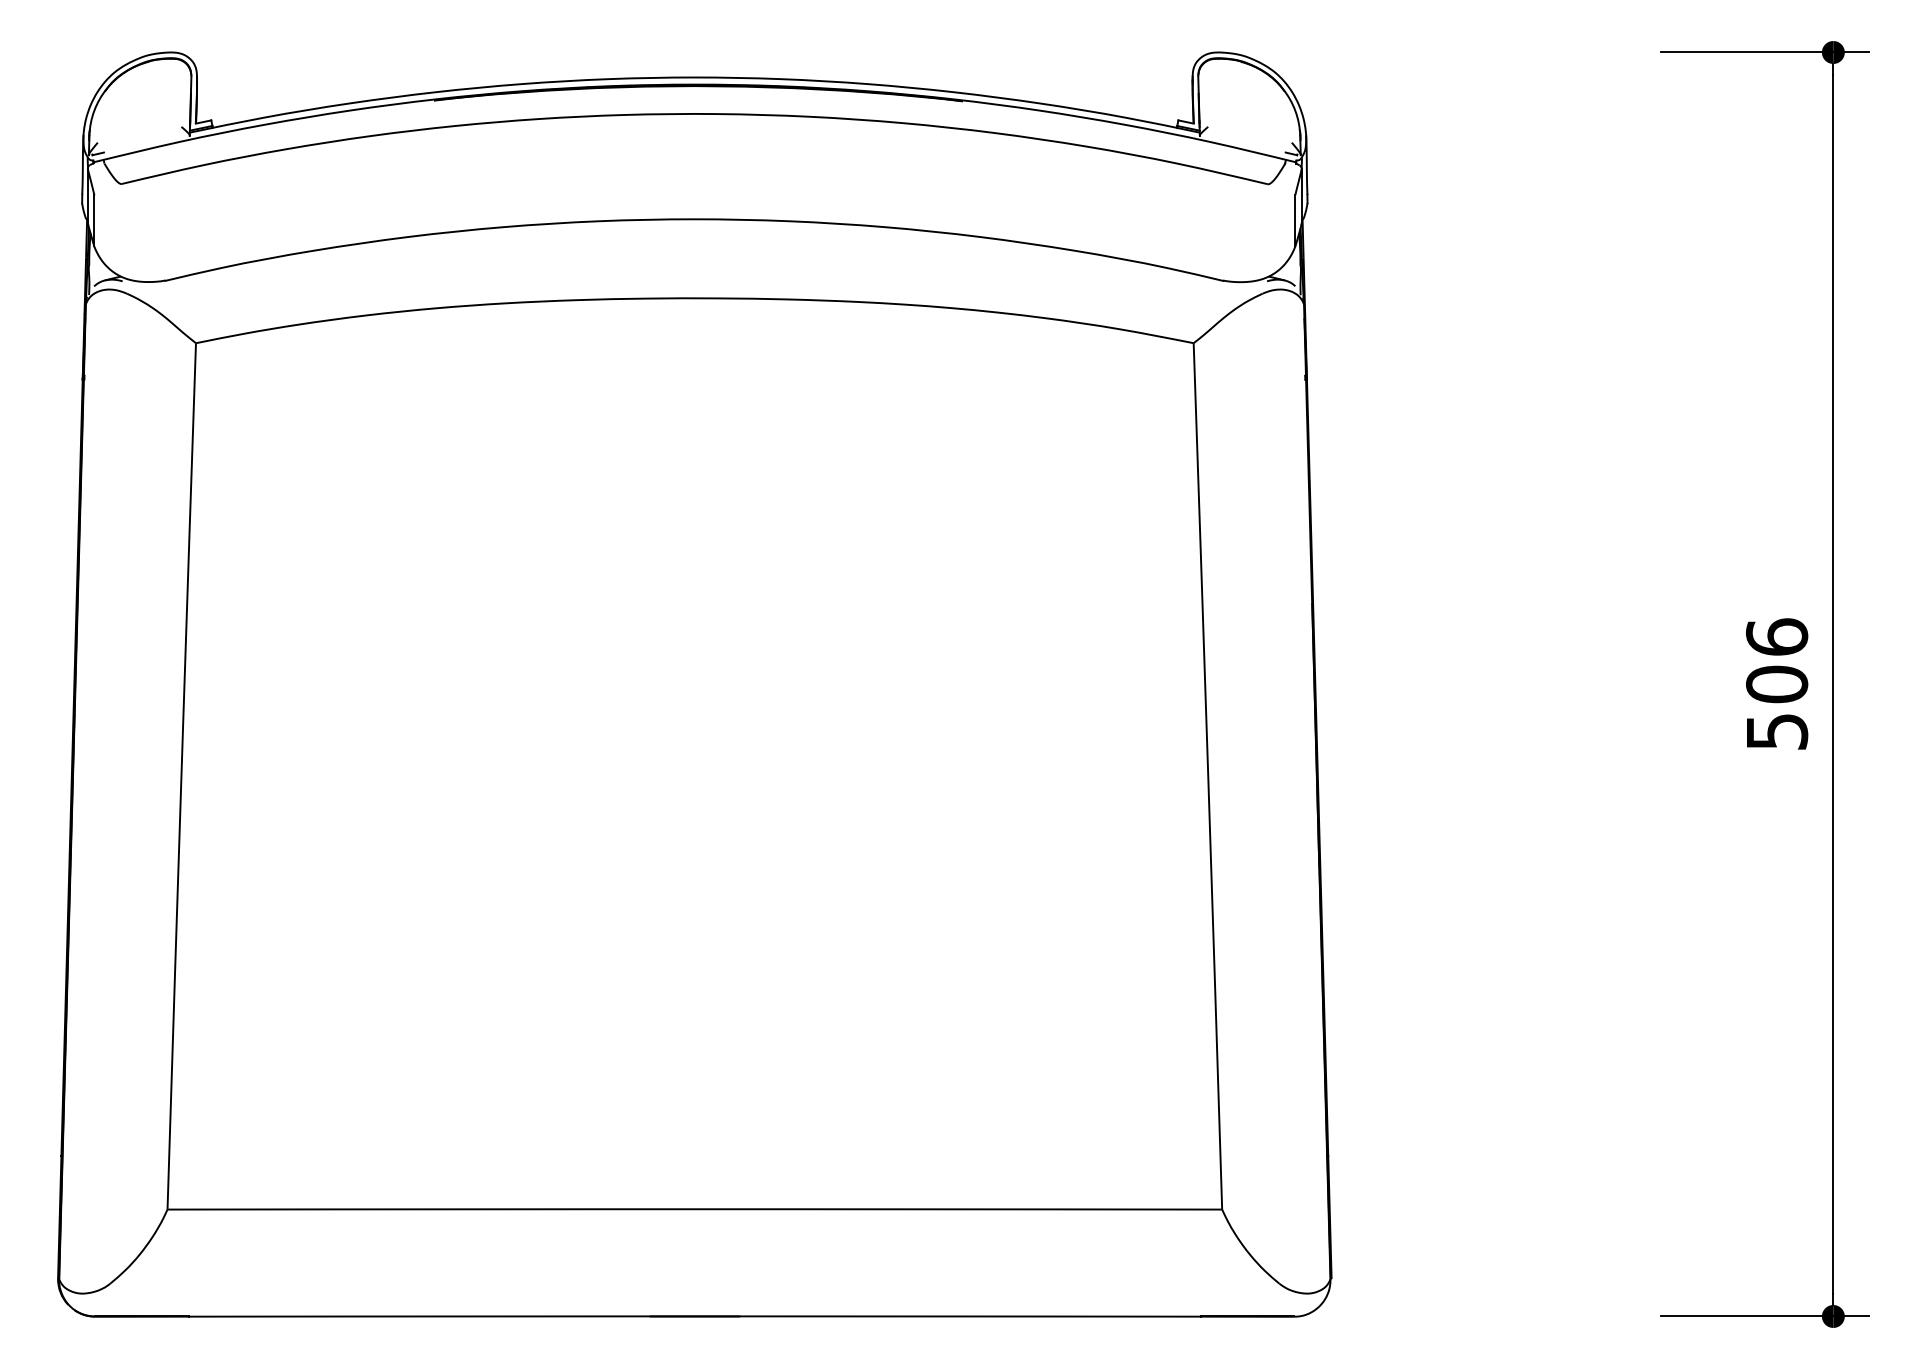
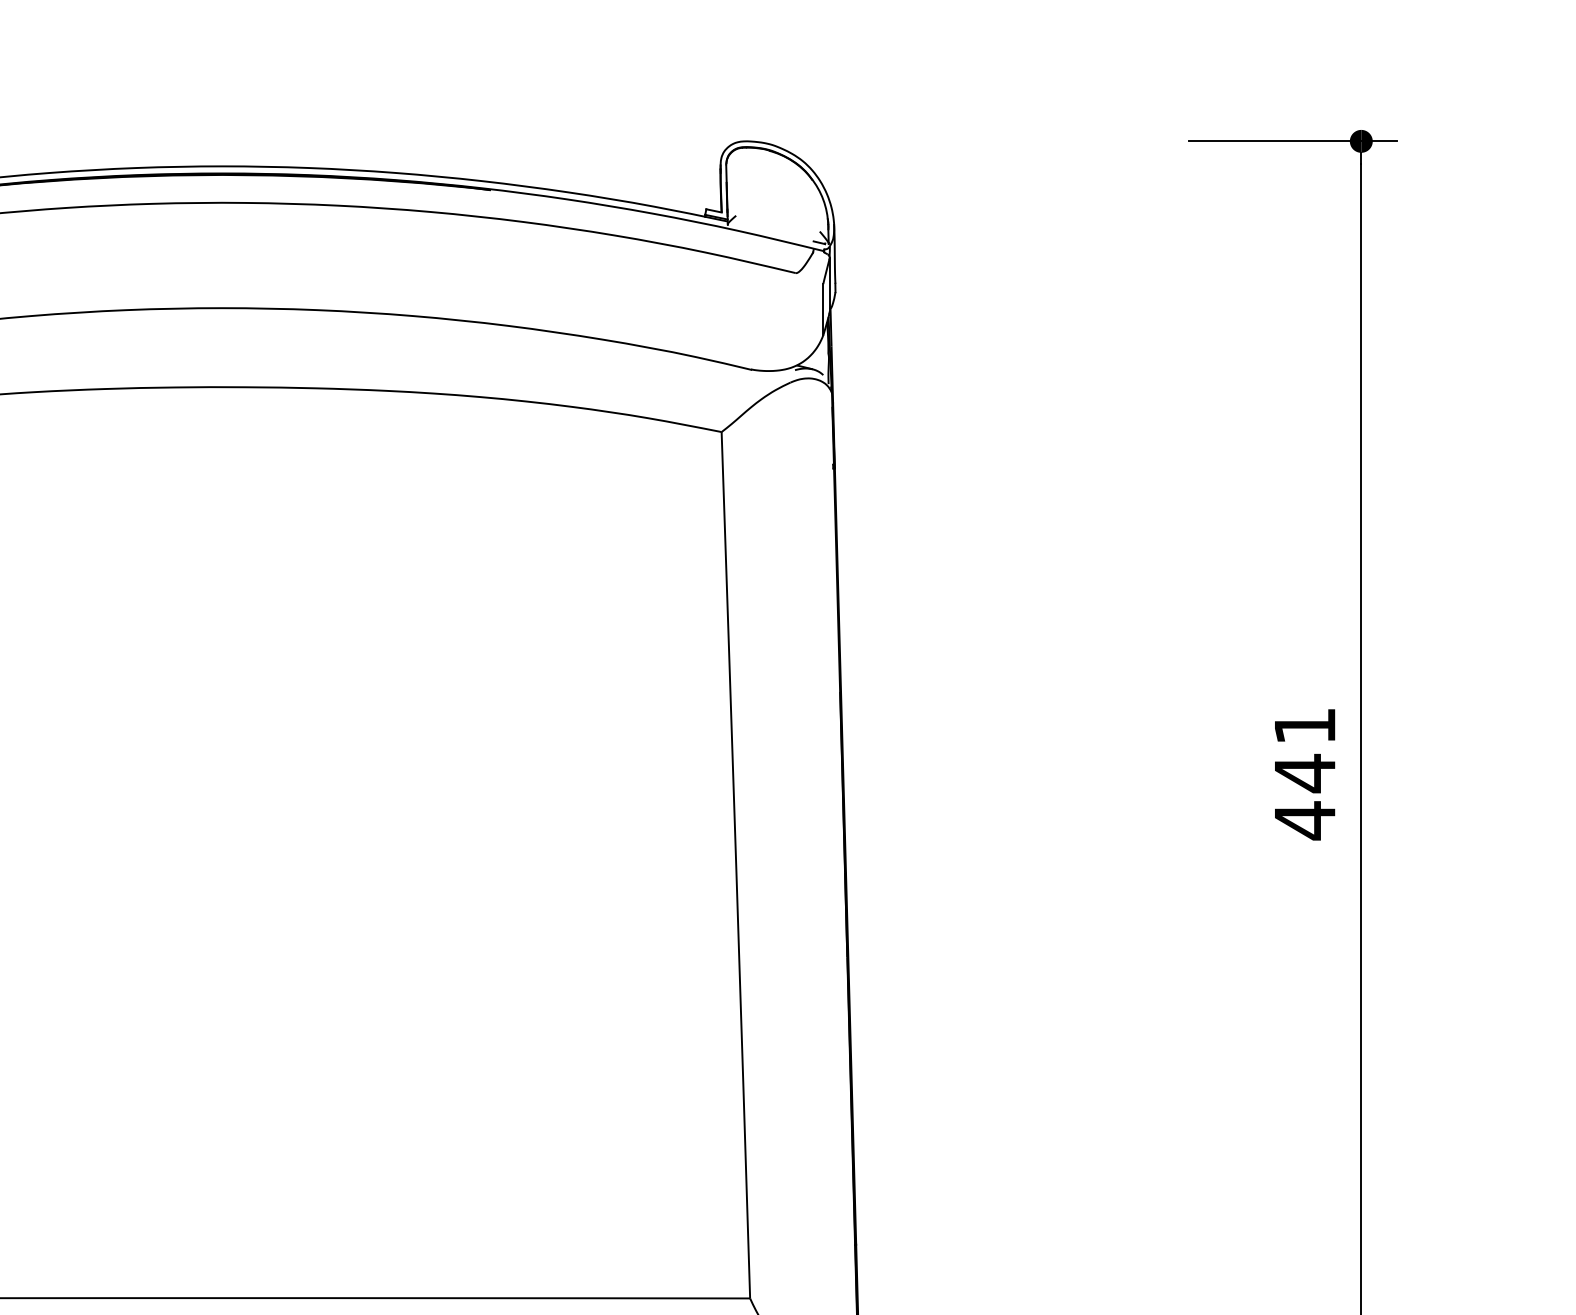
text: (1777, 684) -> (1305, 773), 506 -> 441

